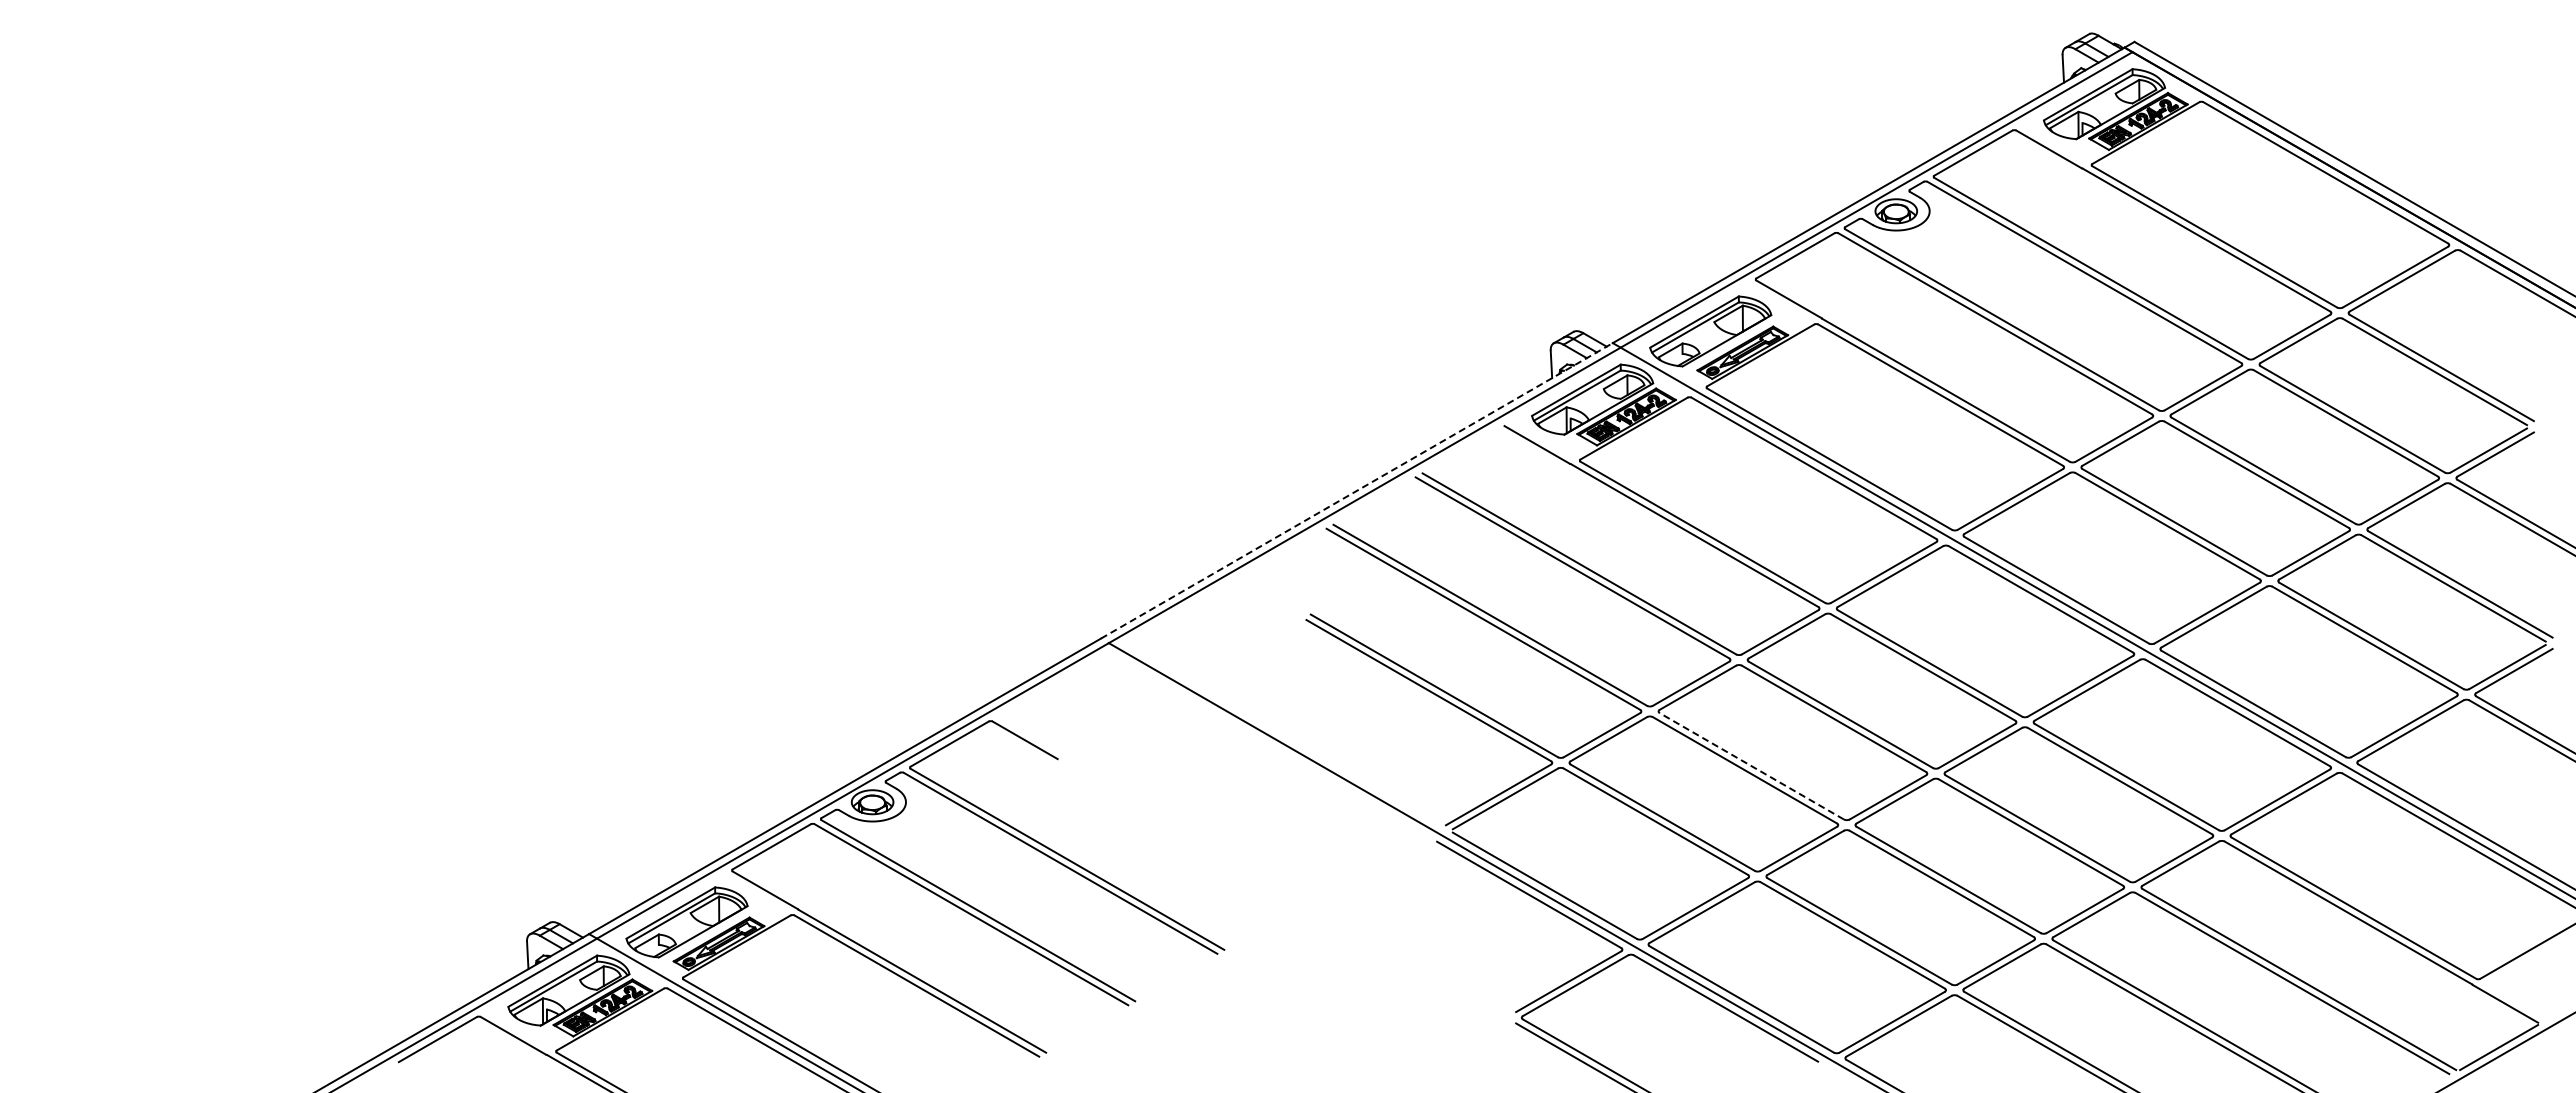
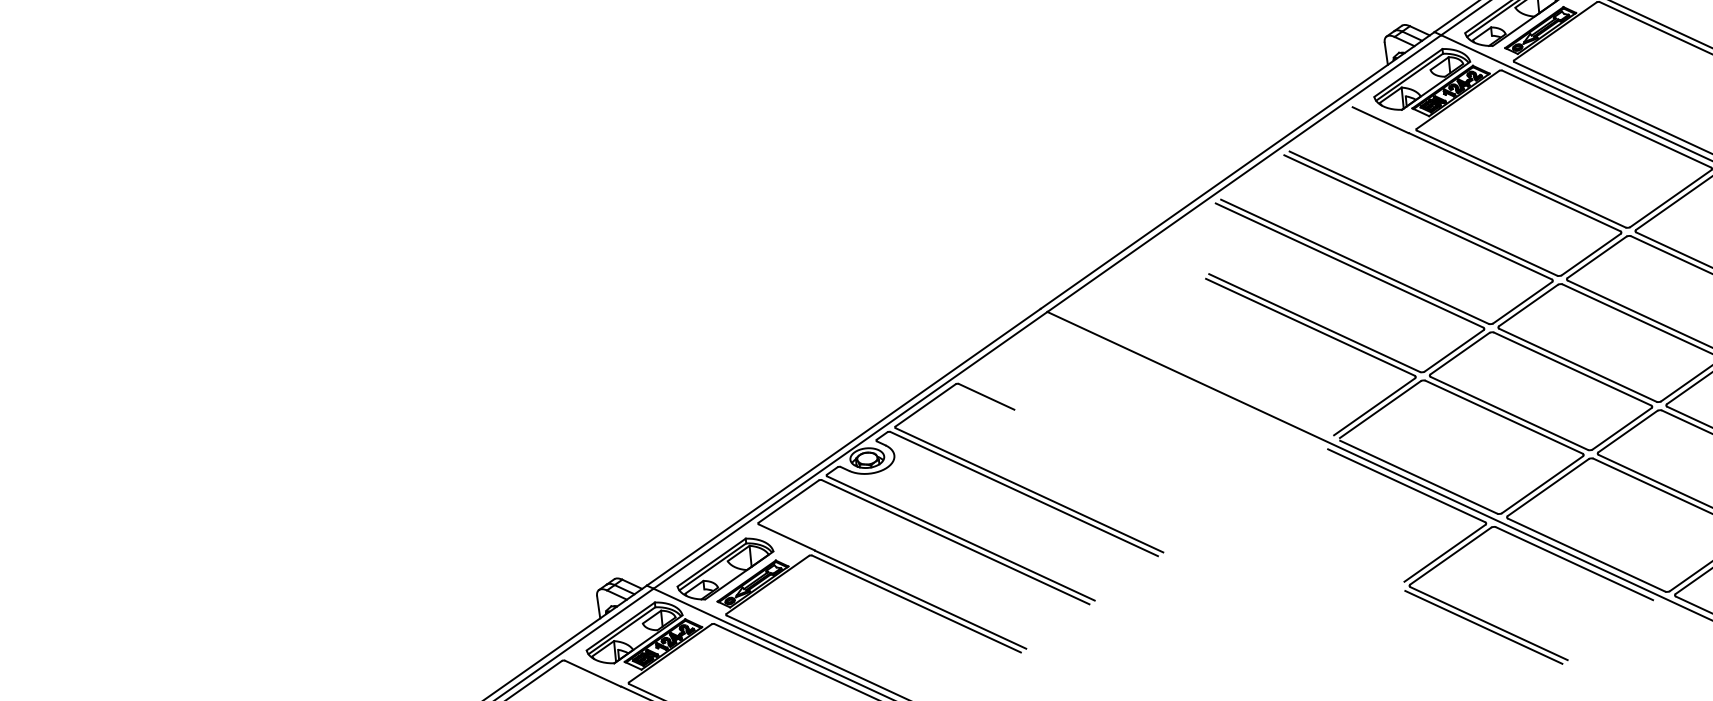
line: (1356, 490) -> (1237, 170), dashed -> solid
line: (1751, 766) -> (1577, 365), dashed -> solid

